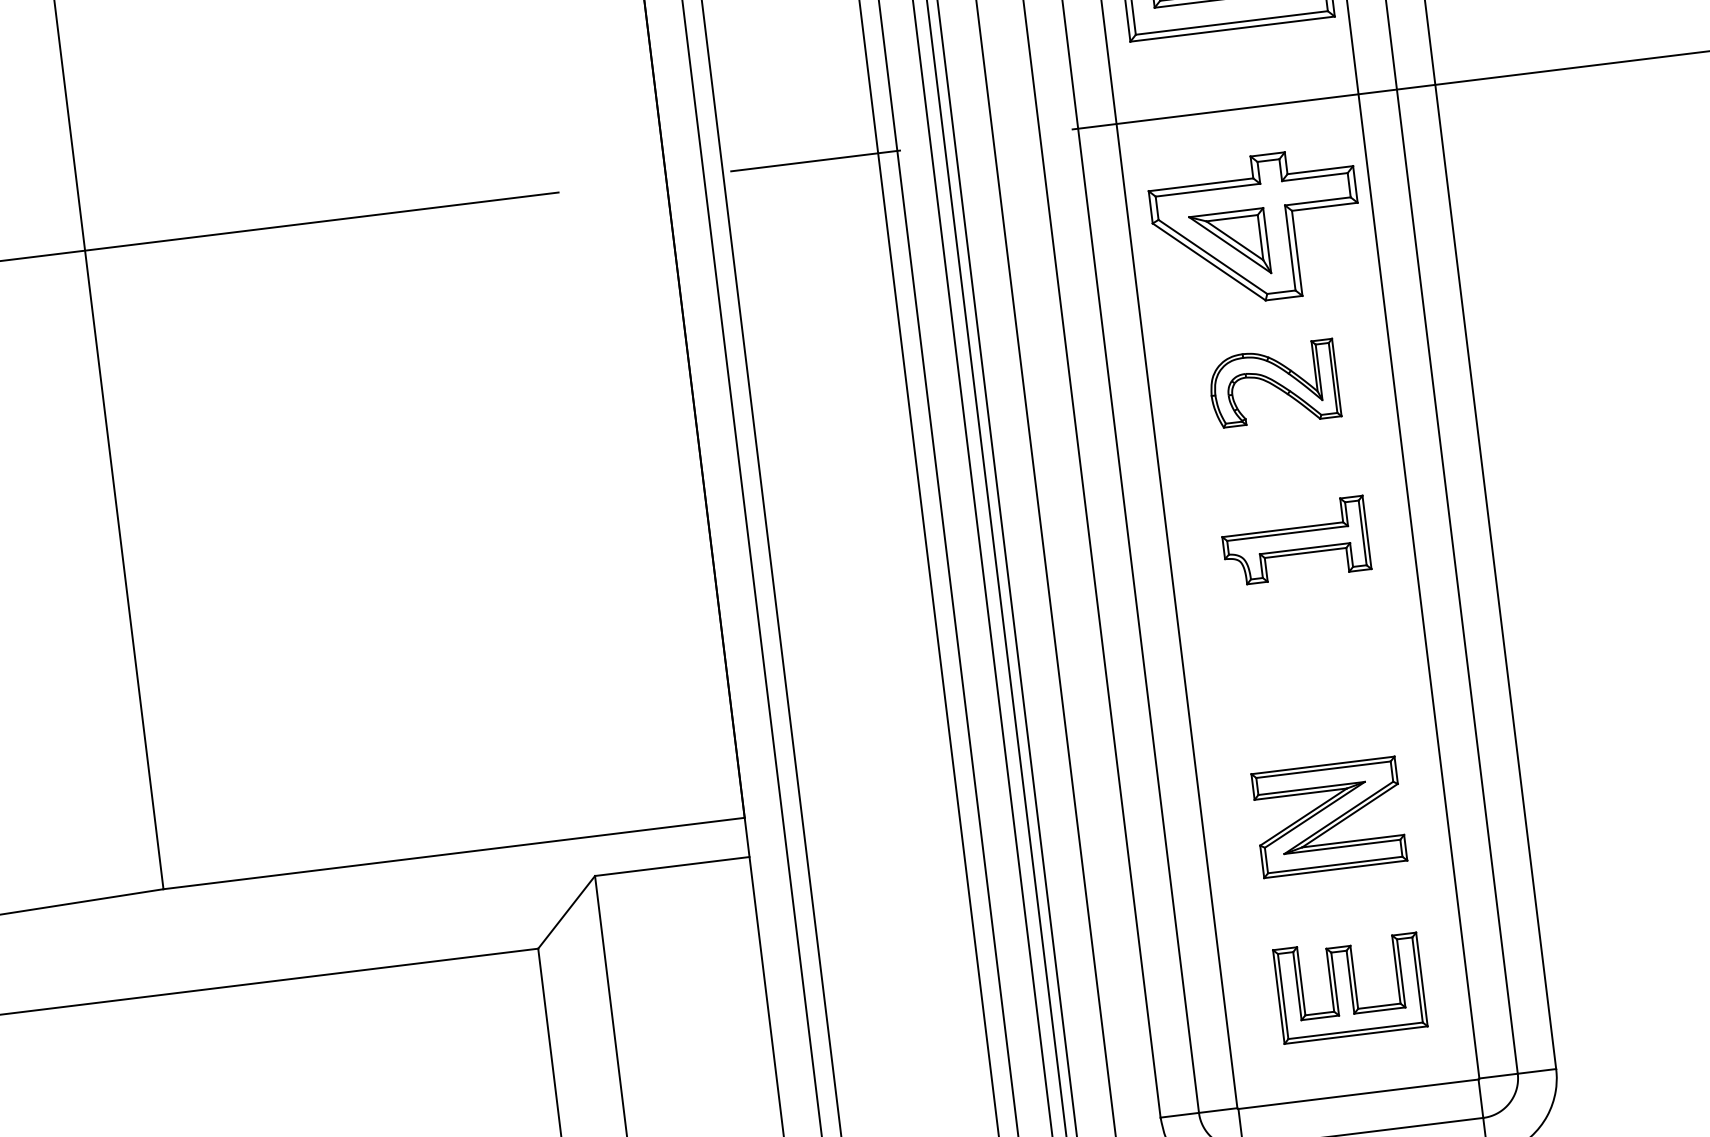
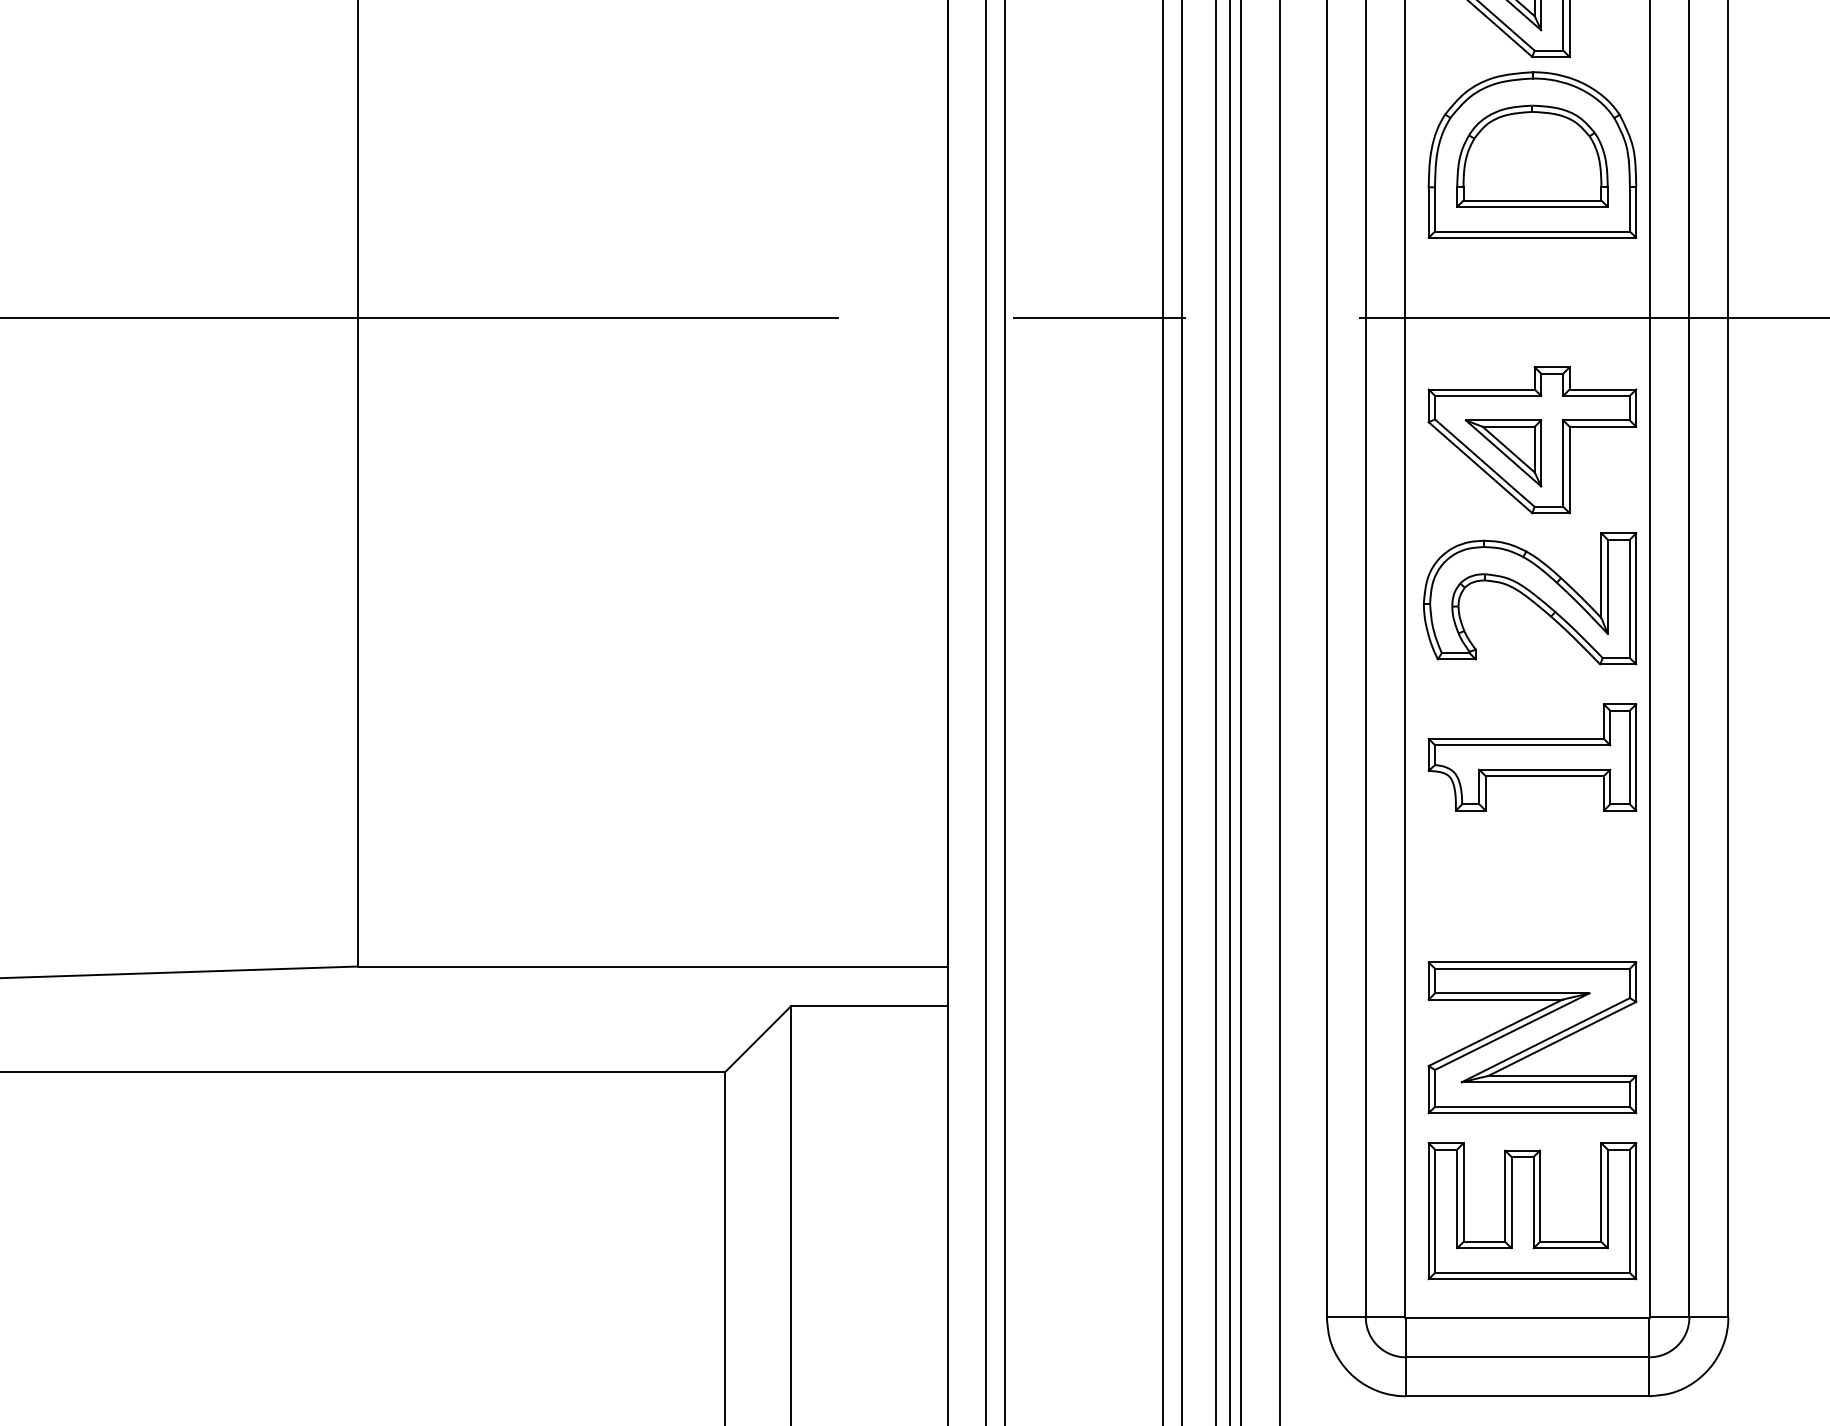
part: (1274, 384) -> (1530, 598), size x1.67
part: (1295, 541) -> (1532, 757), size x1.43
part: (1329, 817) -> (1532, 1037), size x1.43
part: (1350, 988) -> (1532, 1211), size x1.43

